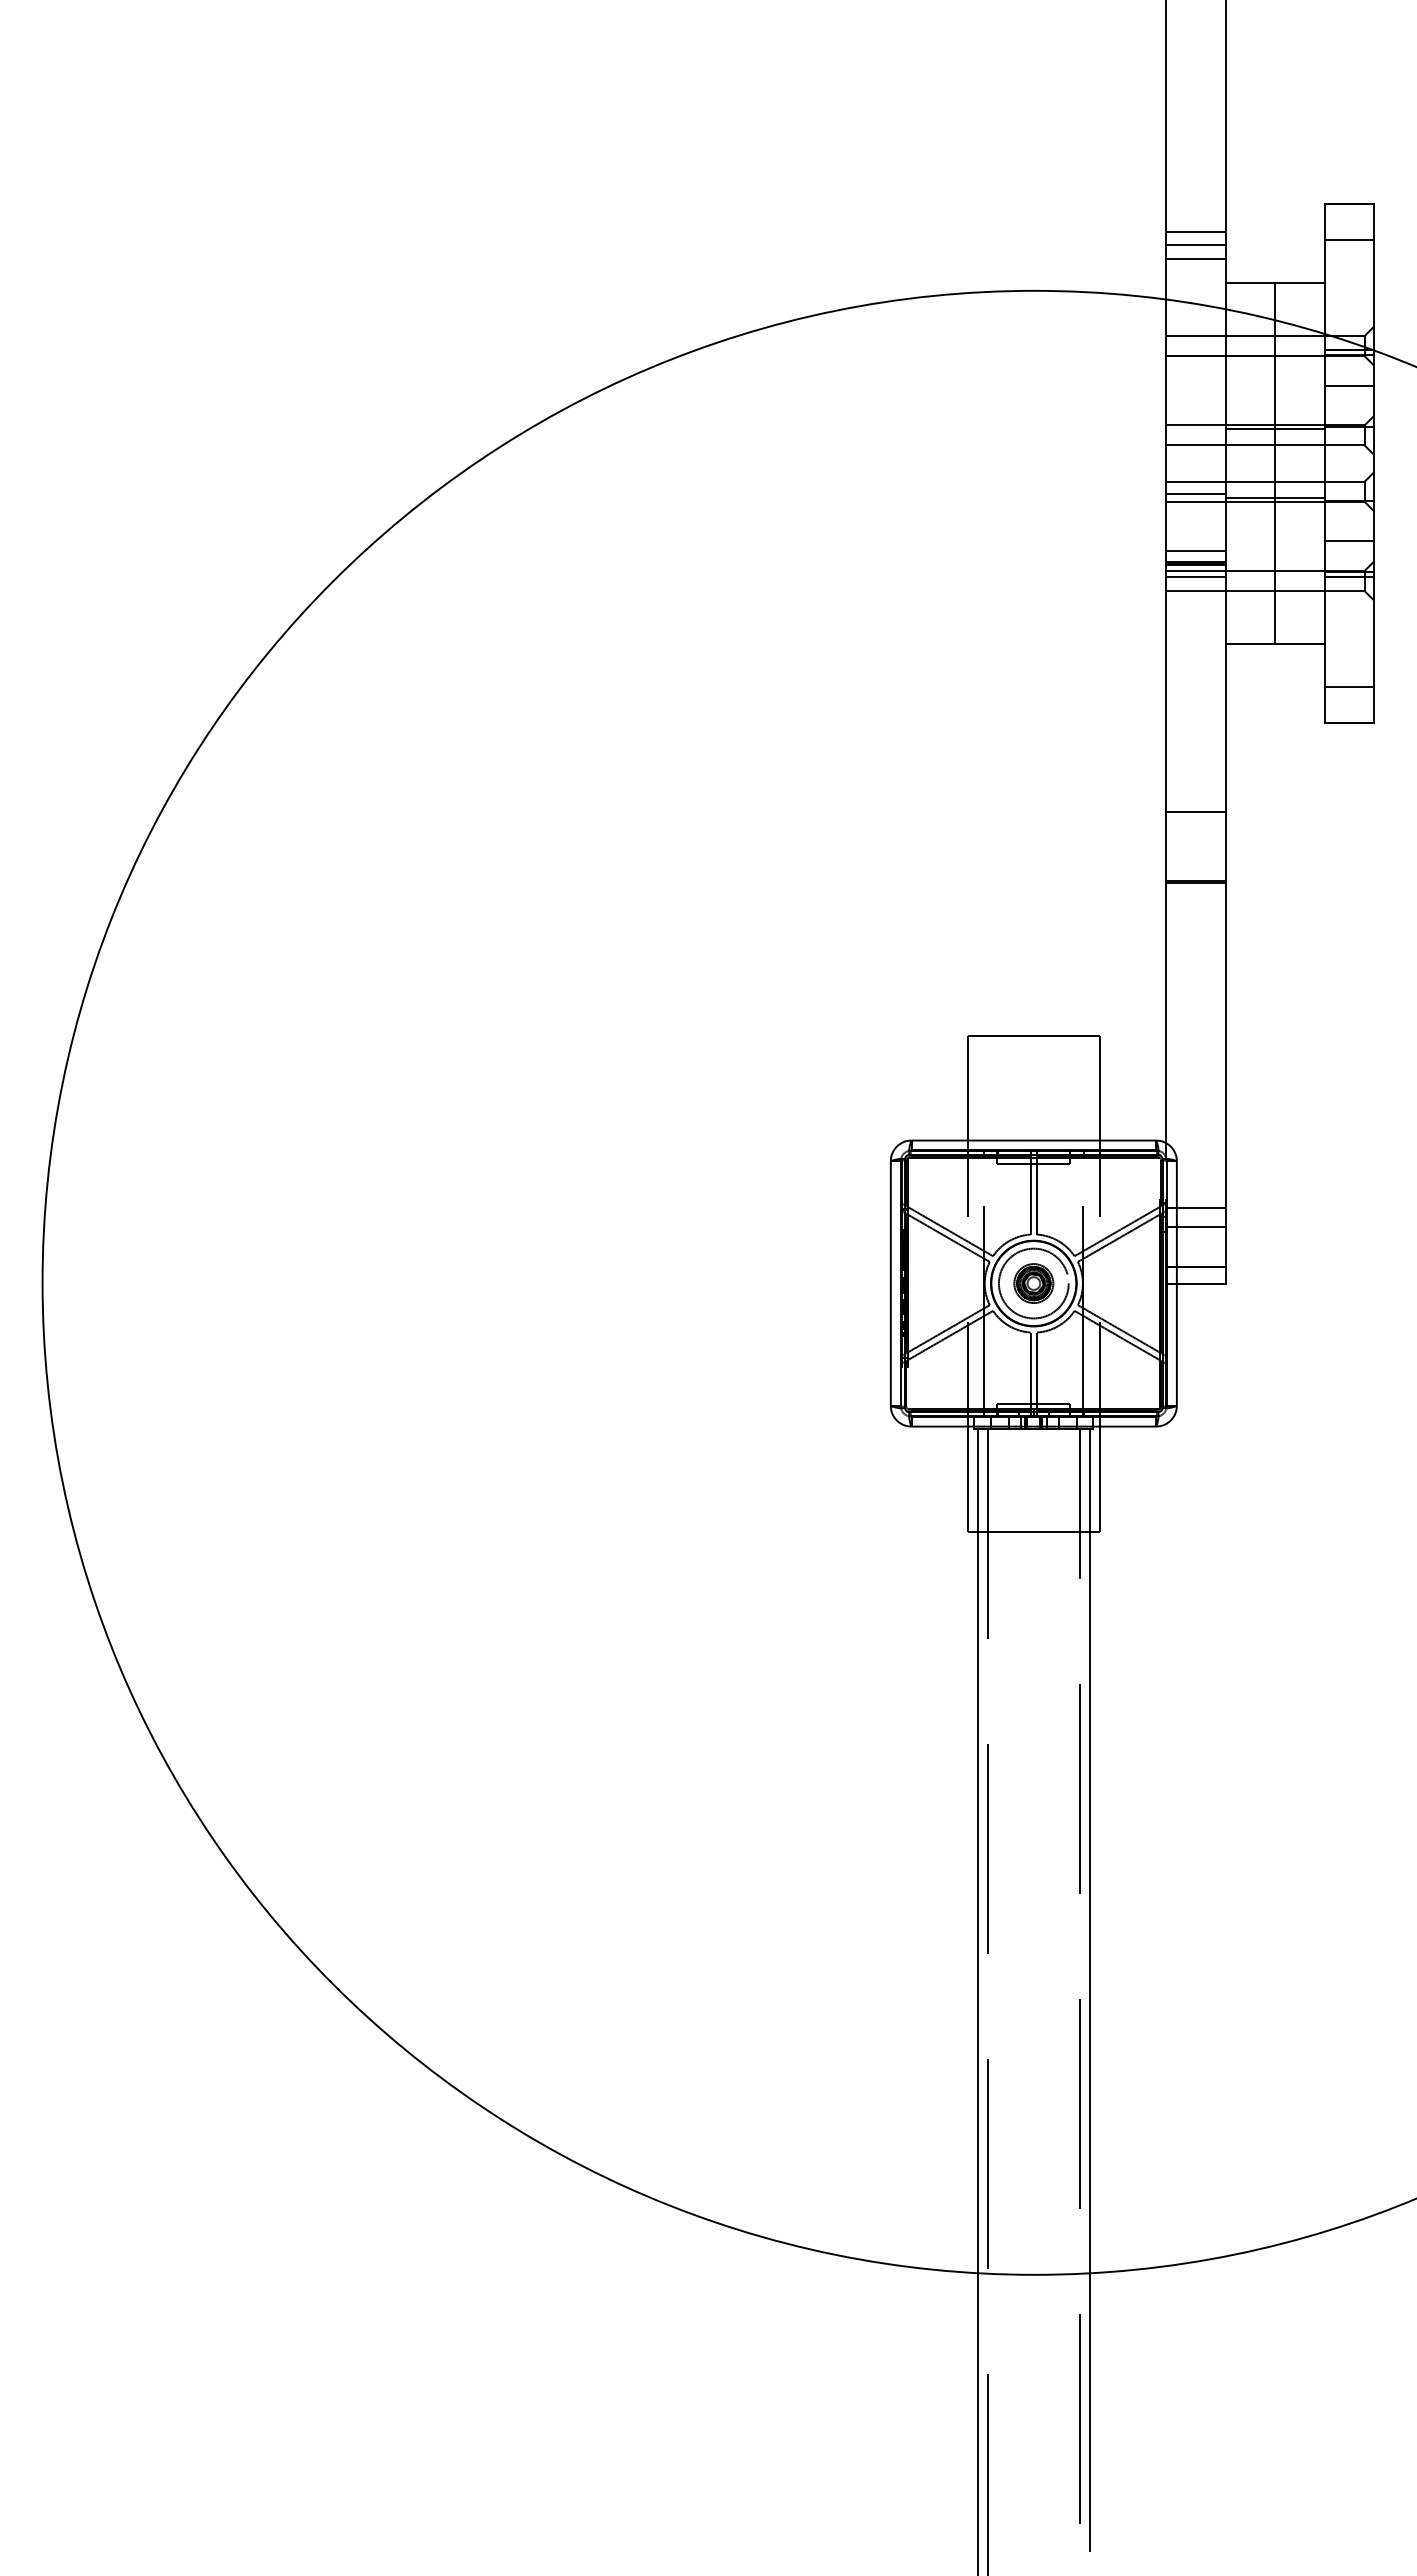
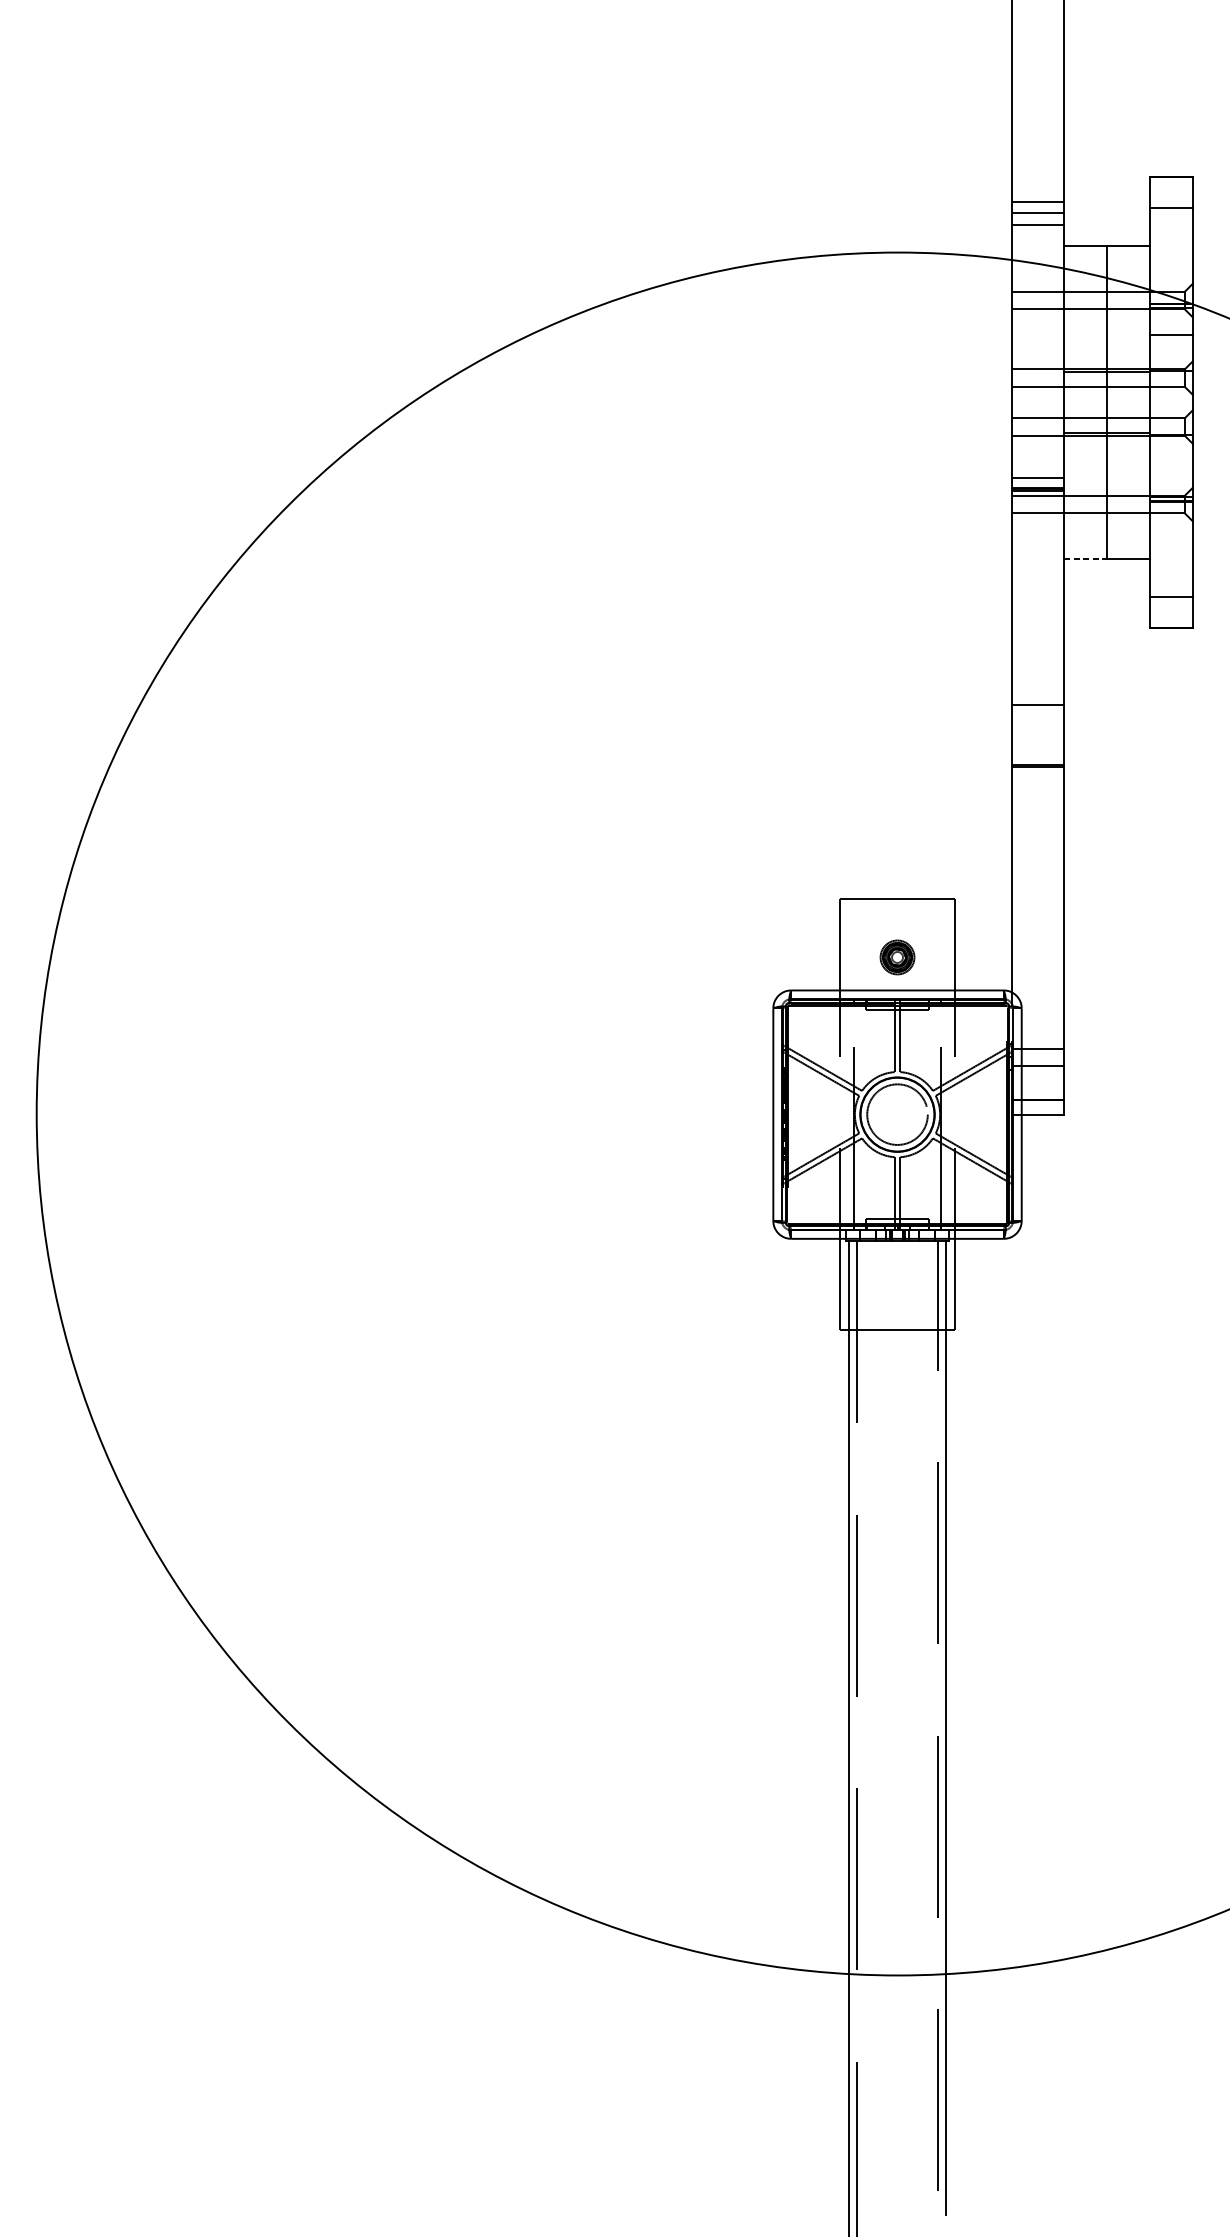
line: (1195, 493) -> (1037, 428), removed
line: (1349, 541) -> (1171, 470), removed
line: (1195, 577) -> (1037, 501), removed
line: (1250, 643) -> (1085, 558), solid -> dashed
part: (1033, 1283) -> (897, 957), moved

